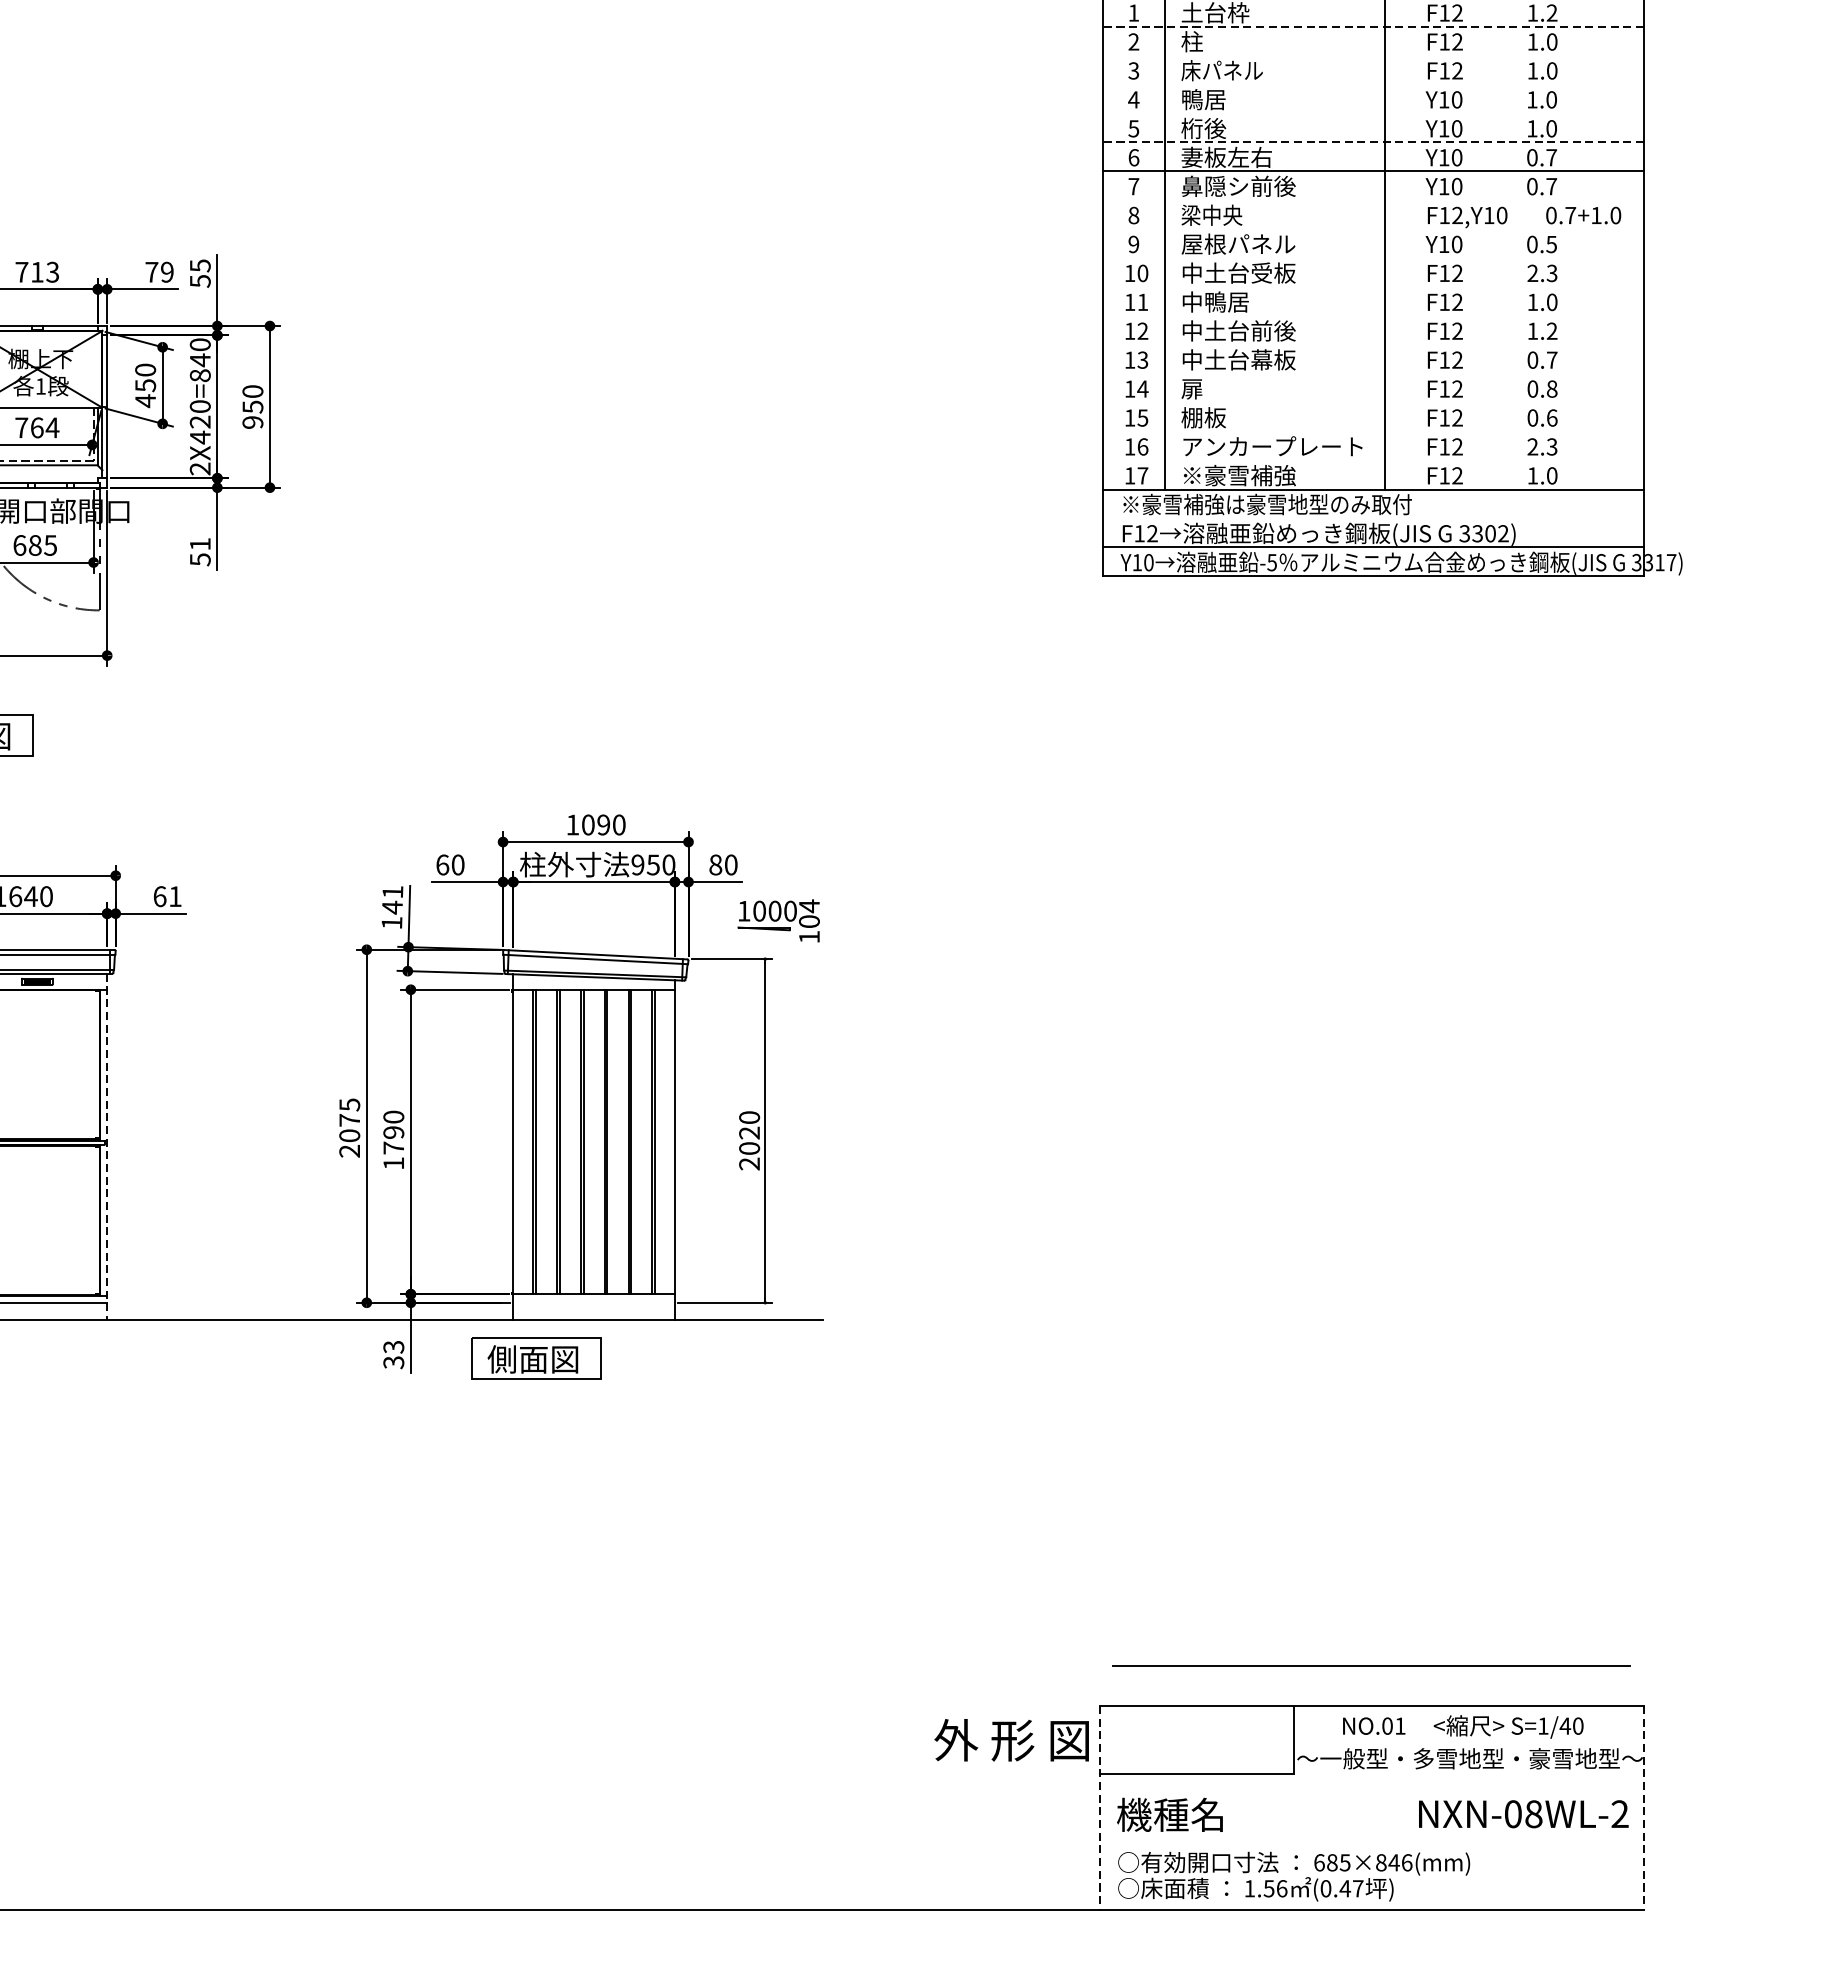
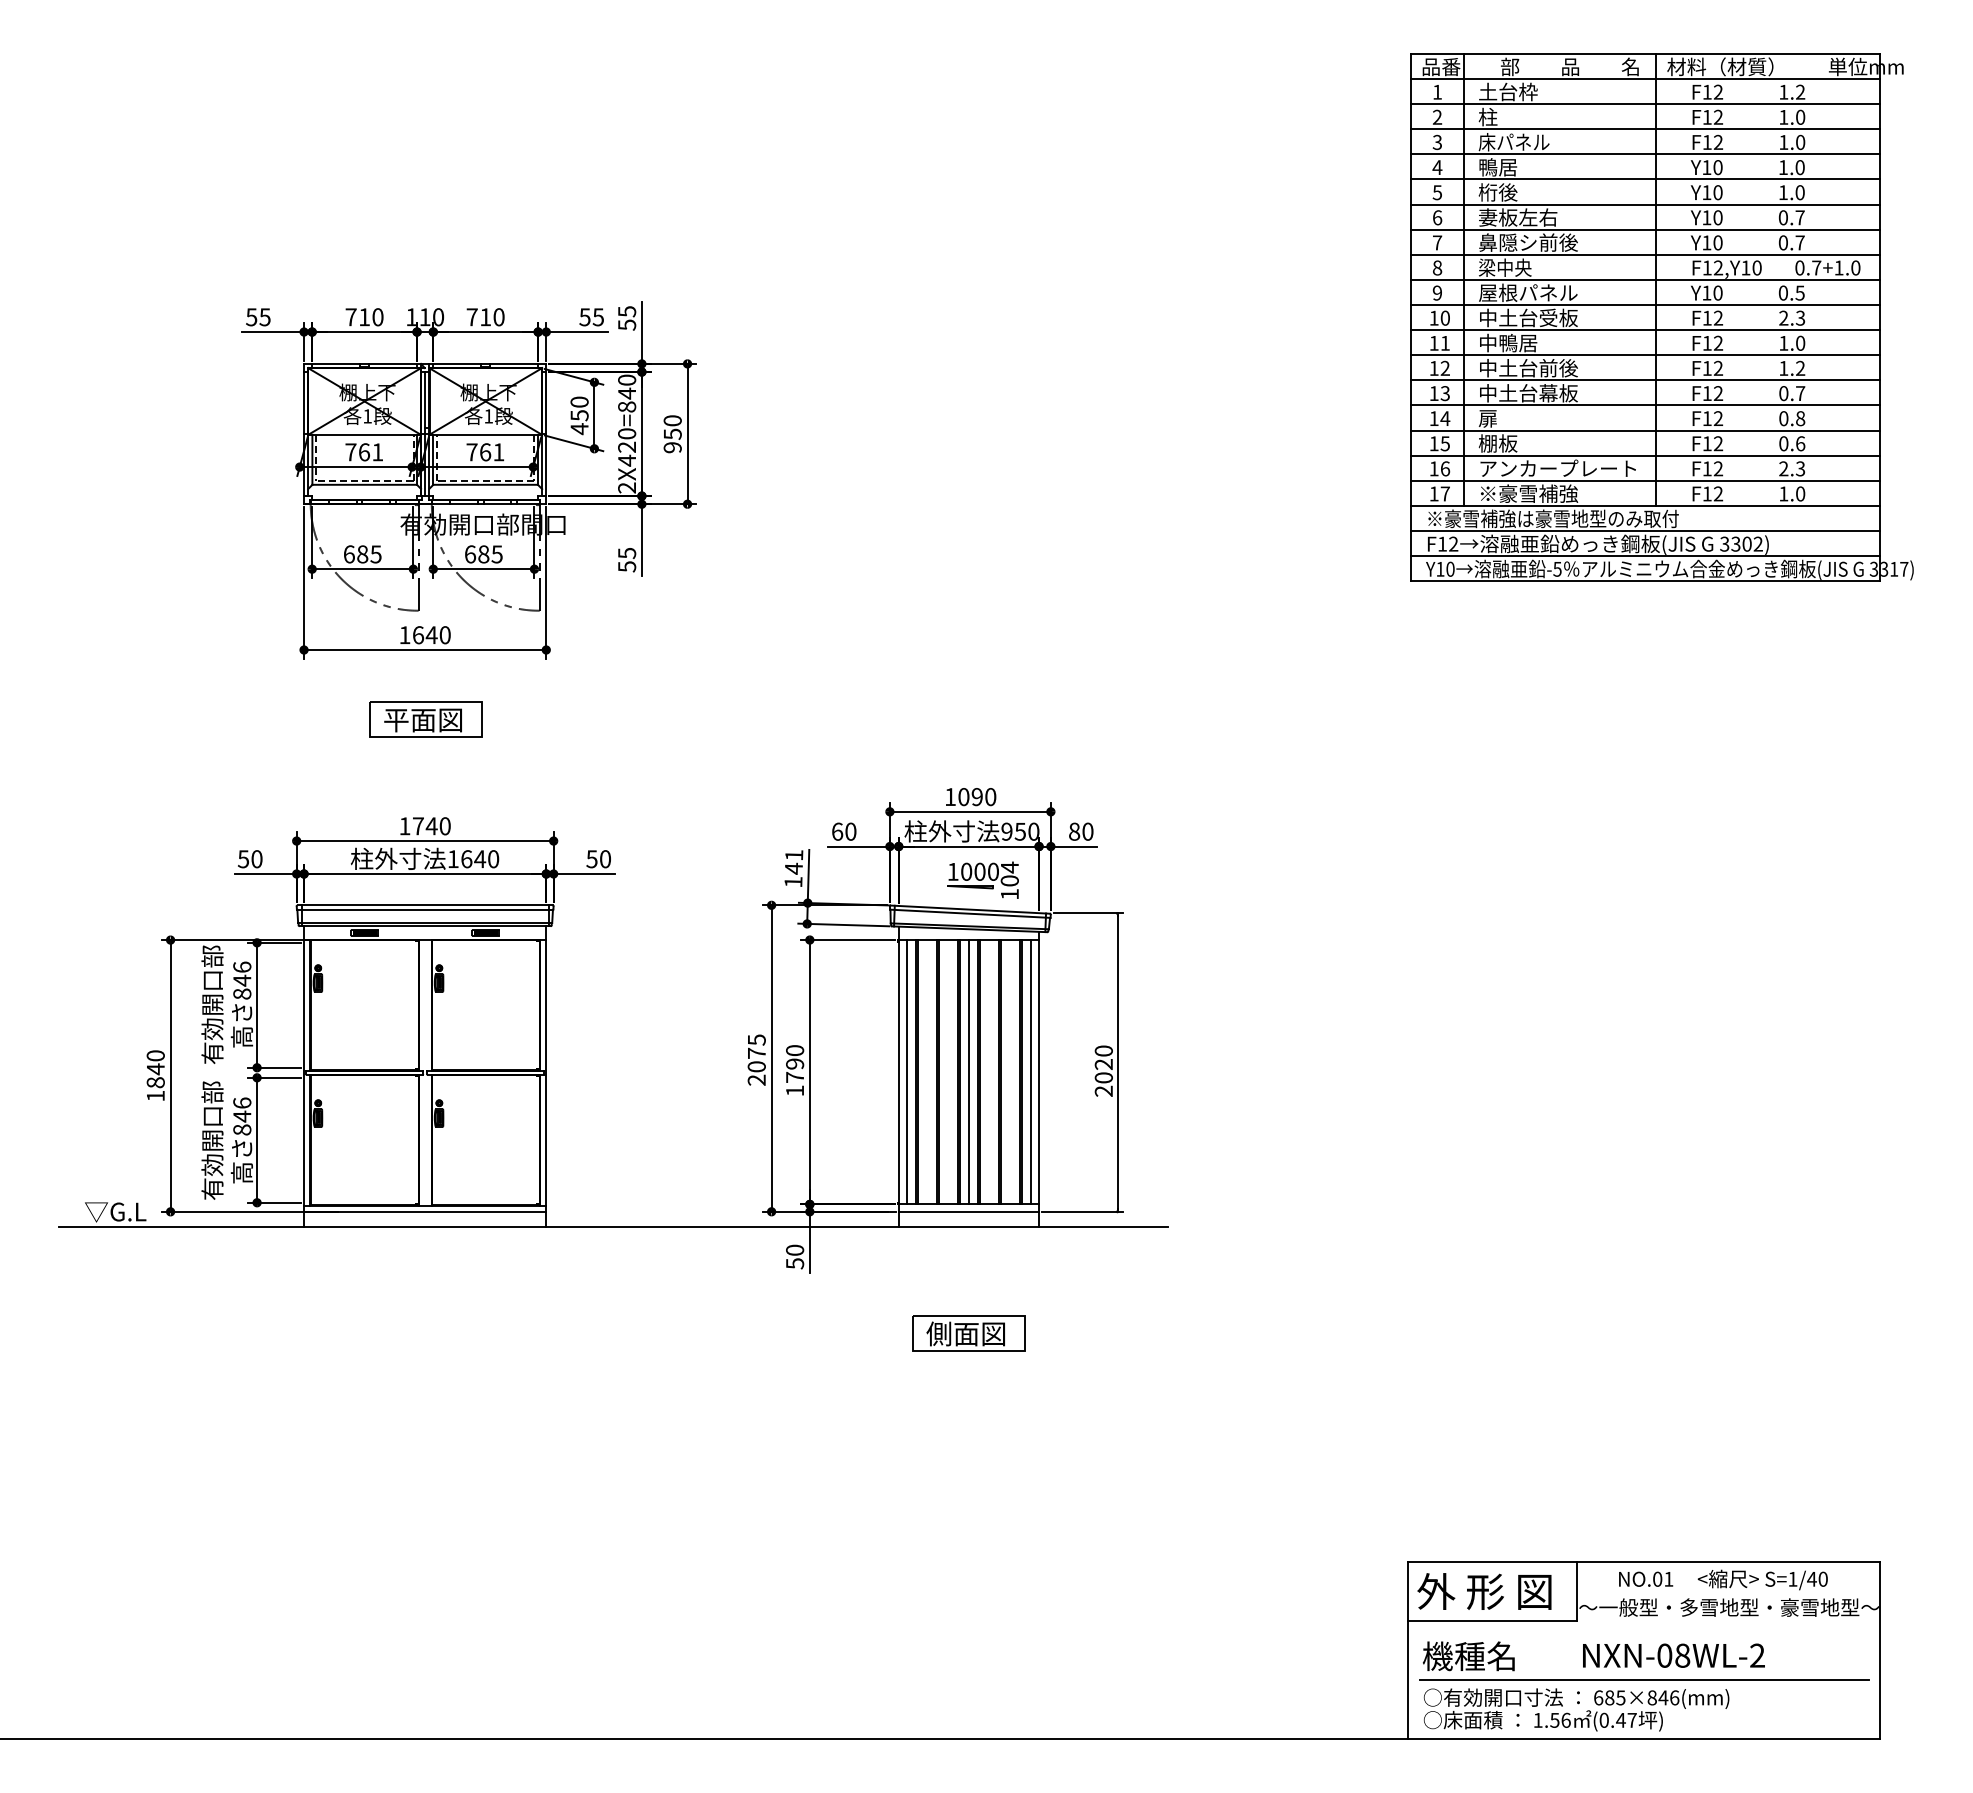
line: (1373, 27) -> (1645, 104), dashed -> solid
line: (1373, 56) -> (1645, 129), added
line: (1373, 84) -> (1645, 154), added
line: (1373, 113) -> (1645, 179), added
line: (1373, 142) -> (1645, 204), dashed -> solid
line: (1373, 200) -> (1645, 254), added
line: (1373, 228) -> (1645, 279), added
line: (1373, 258) -> (1645, 305), added
text: (52, 272) -> (498, 317), 713 -> 710
text: (159, 272) -> (591, 317), 79 -> 55
line: (1373, 287) -> (1645, 330), added
line: (1373, 316) -> (1645, 355), added
line: (1373, 345) -> (1645, 380), added
line: (1373, 373) -> (1645, 405), added
line: (1373, 402) -> (1645, 430), added
text: (52, 428) -> (498, 452), 764 -> 761
line: (1373, 431) -> (1645, 455), added
line: (1373, 460) -> (1645, 480), added
line: (1373, 517) -> (1645, 530), added
text: (200, 544) -> (627, 553), 51 -> 55
text: (167, 896) -> (598, 859), 61 -> 50
part: (777, 920) -> (982, 879), moved
line: (522, 1142) -> (906, 1072), added
line: (593, 1142) -> (968, 1072), added
line: (665, 1142) -> (1030, 1072), added
line: (107, 1146) -> (546, 1076), dashed -> solid
line: (593, 1302) -> (968, 1211), added
text: (394, 1354) -> (795, 1256), 33 -> 50
part: (536, 1358) -> (968, 1333), moved
line: (1372, 1665) -> (1644, 1679), moved
text: (1011, 1740) -> (1484, 1591), moved
line: (1099, 1808) -> (1407, 1650), dashed -> solid
line: (1644, 1808) -> (1880, 1650), dashed -> solid
text: (1523, 1813) -> (1673, 1655), moved

